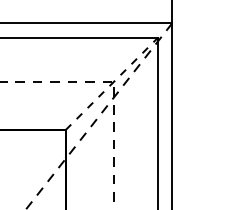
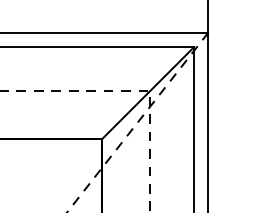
line: (112, 84) -> (148, 93), dashed -> solid

